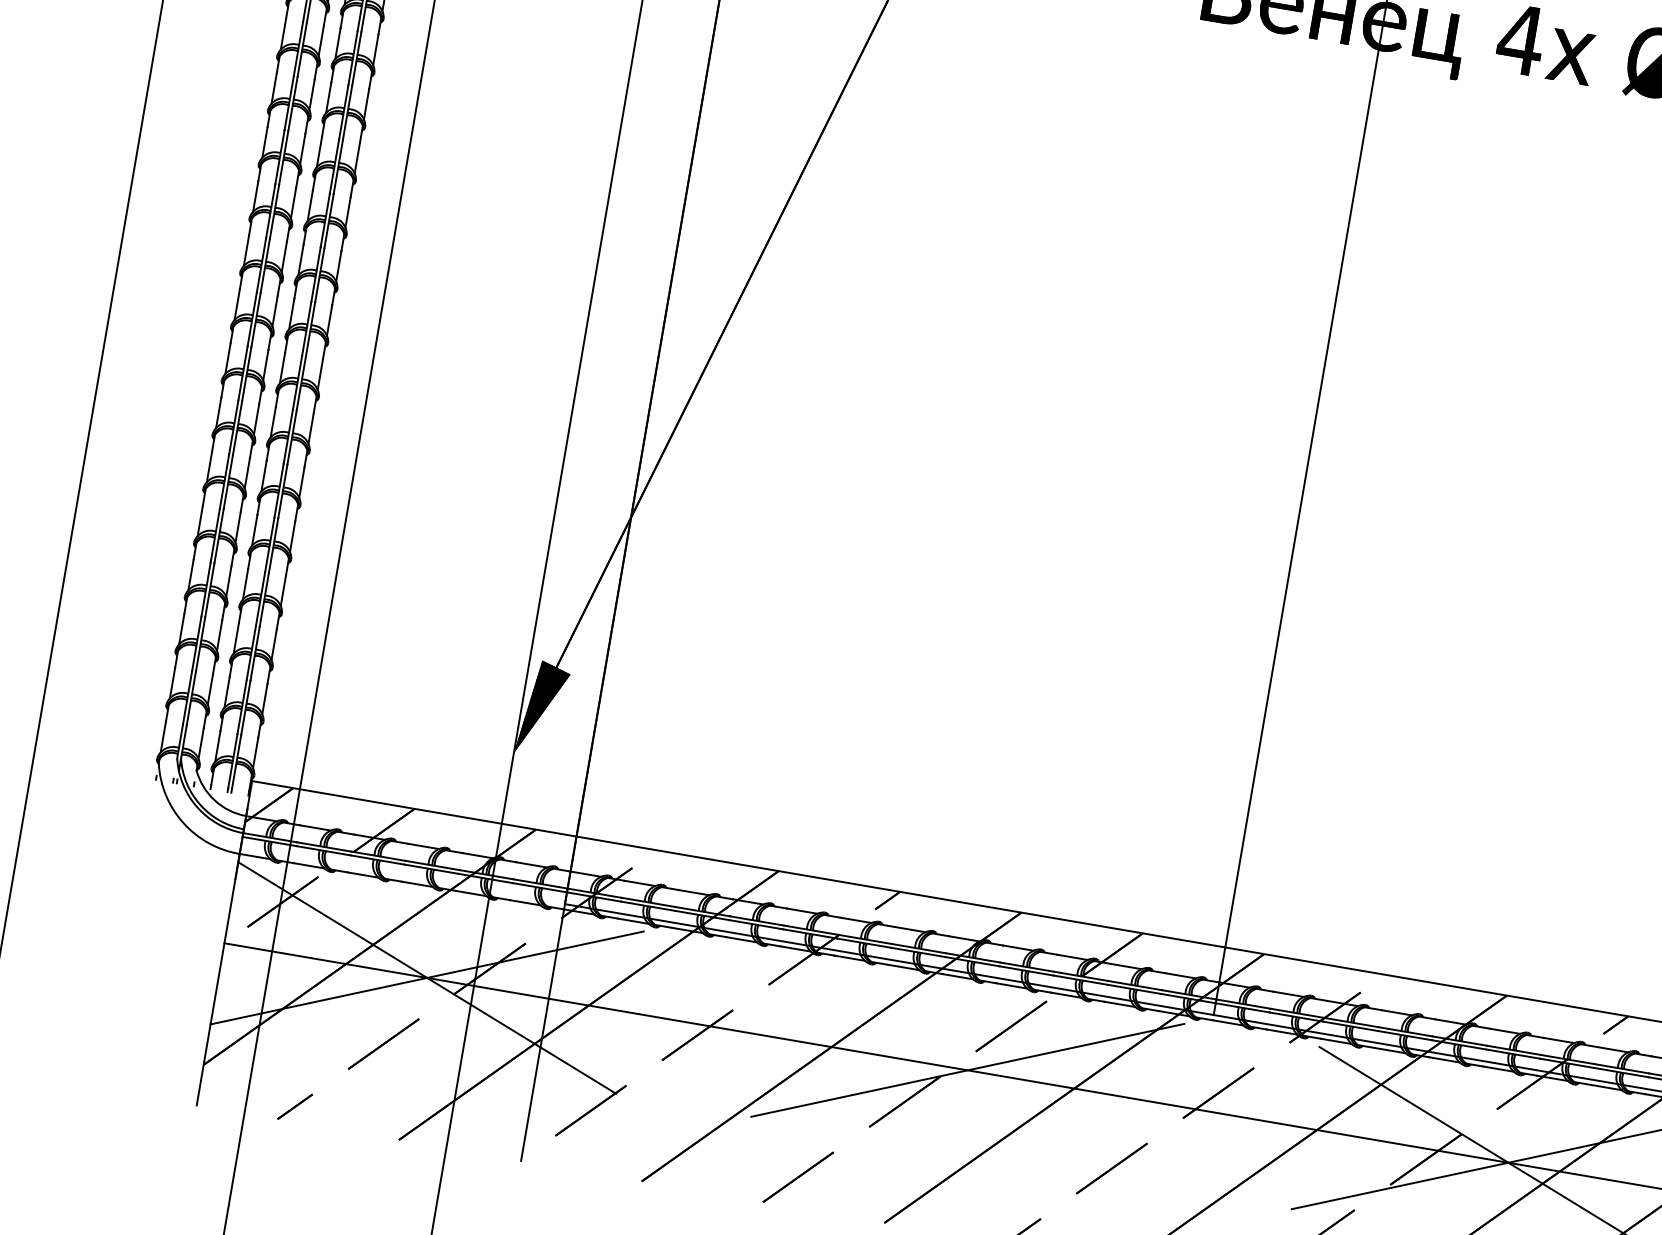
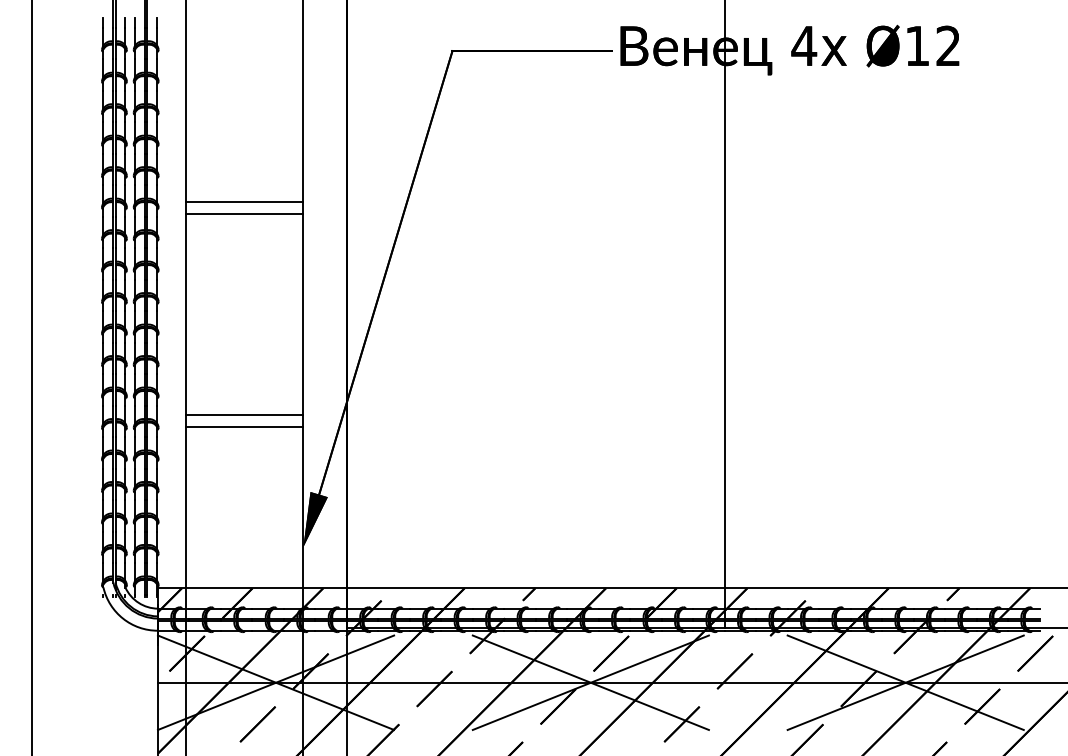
line: (513, 144) -> (244, 202), added
line: (510, 164) -> (244, 214), added
line: (451, 508) -> (244, 414), added
line: (448, 528) -> (244, 426), added
line: (967, 1069) -> (590, 682), added

